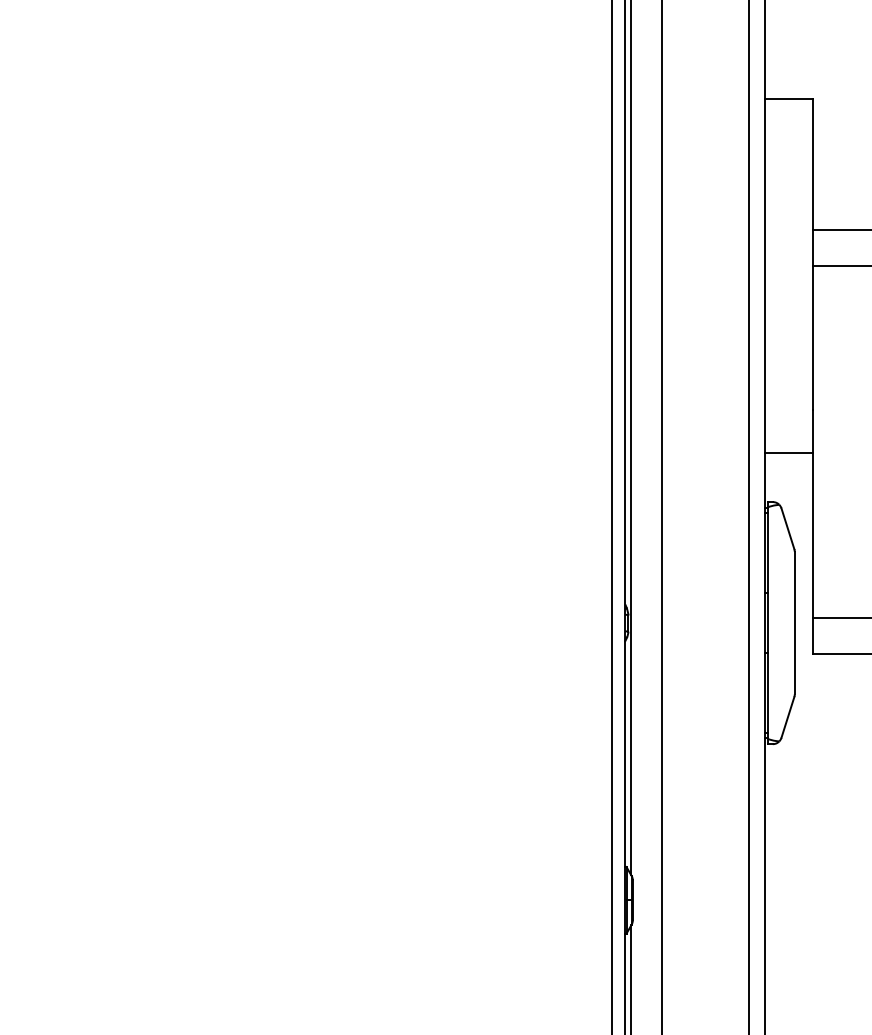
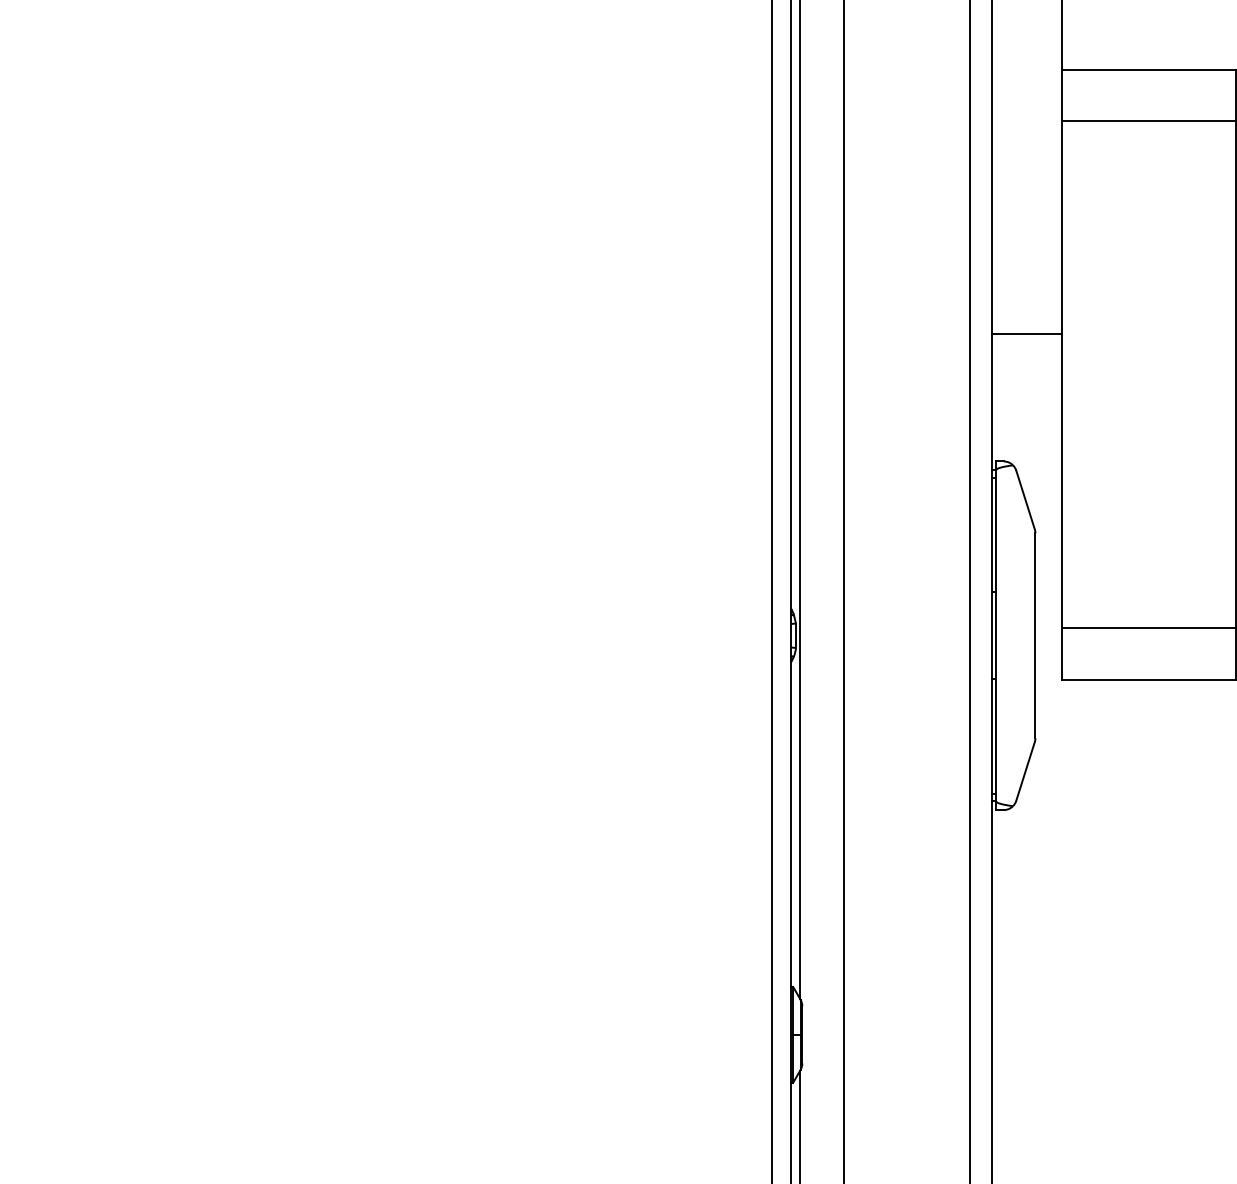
line: (788, 452) -> (1026, 333), moved

